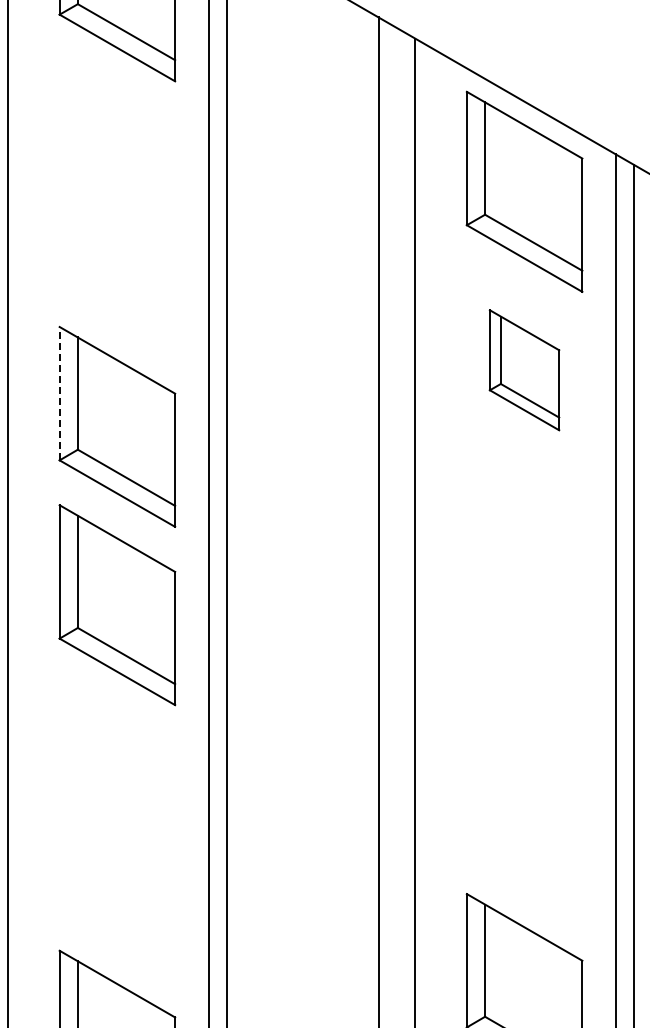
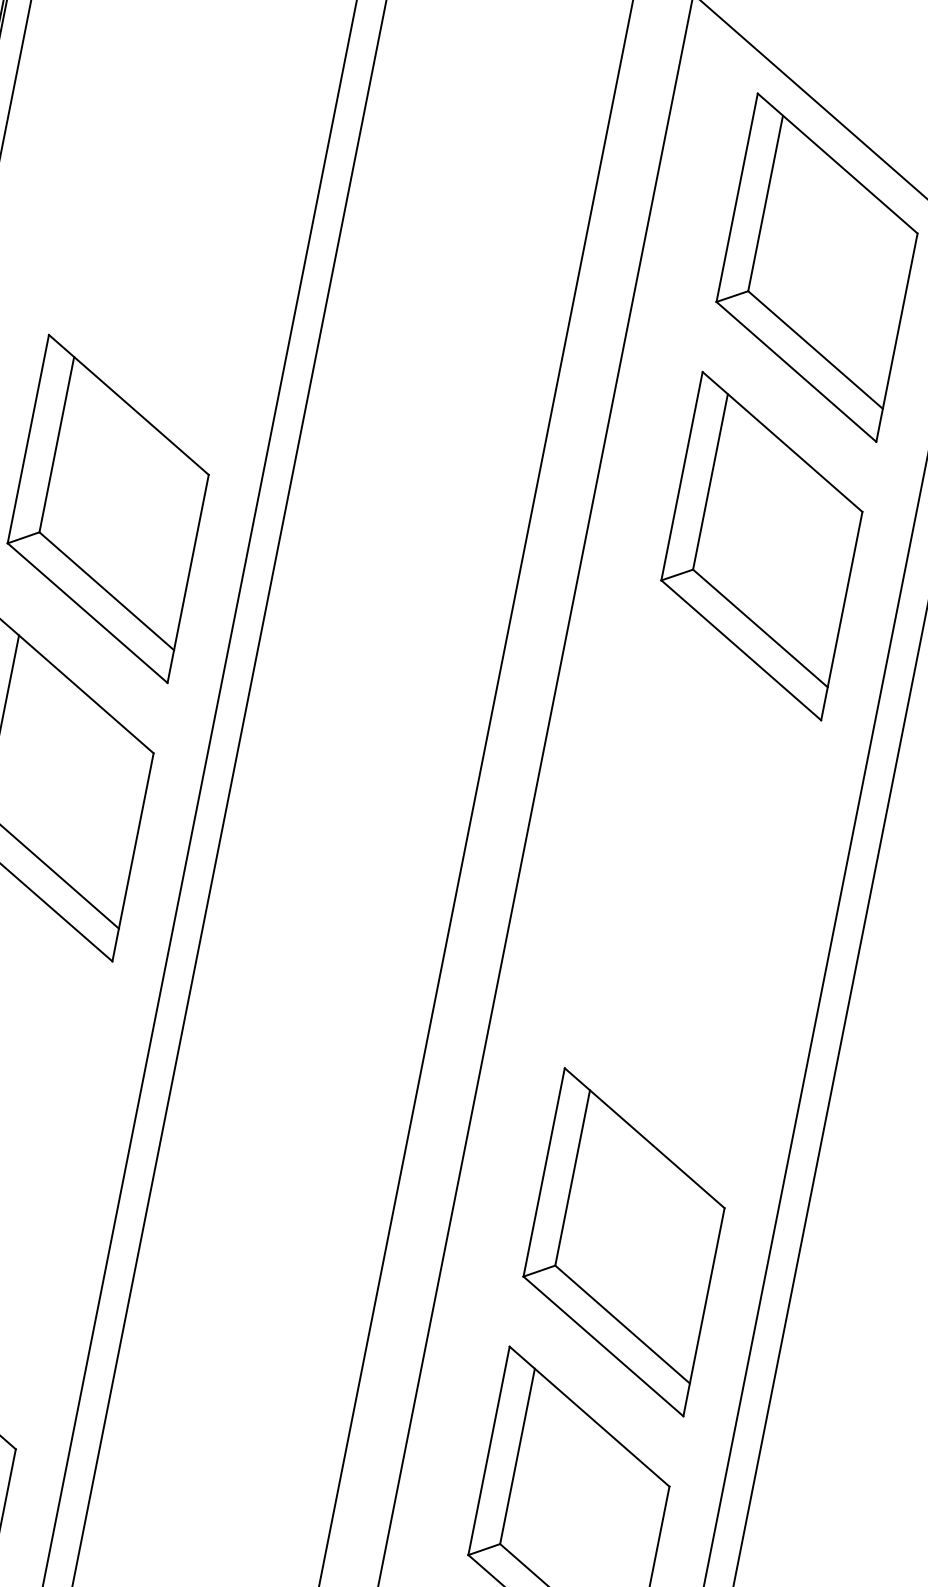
part: (524, 370) -> (761, 546), size x1.67
line: (59, 393) -> (28, 438), dashed -> solid
part: (524, 815) -> (623, 1241), added

